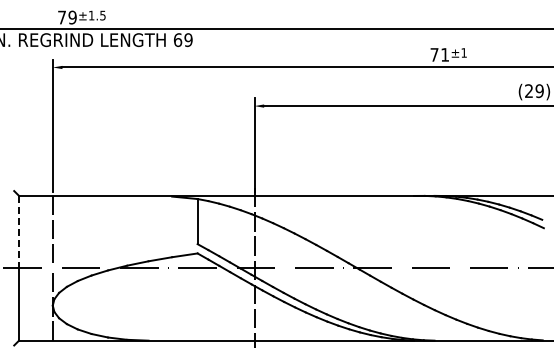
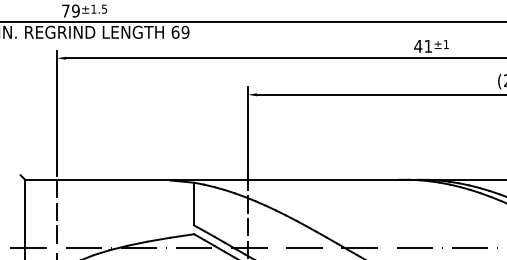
text: (434, 54) -> (418, 45), 71 -> 41
line: (19, 232) -> (25, 214), dashed -> solid

